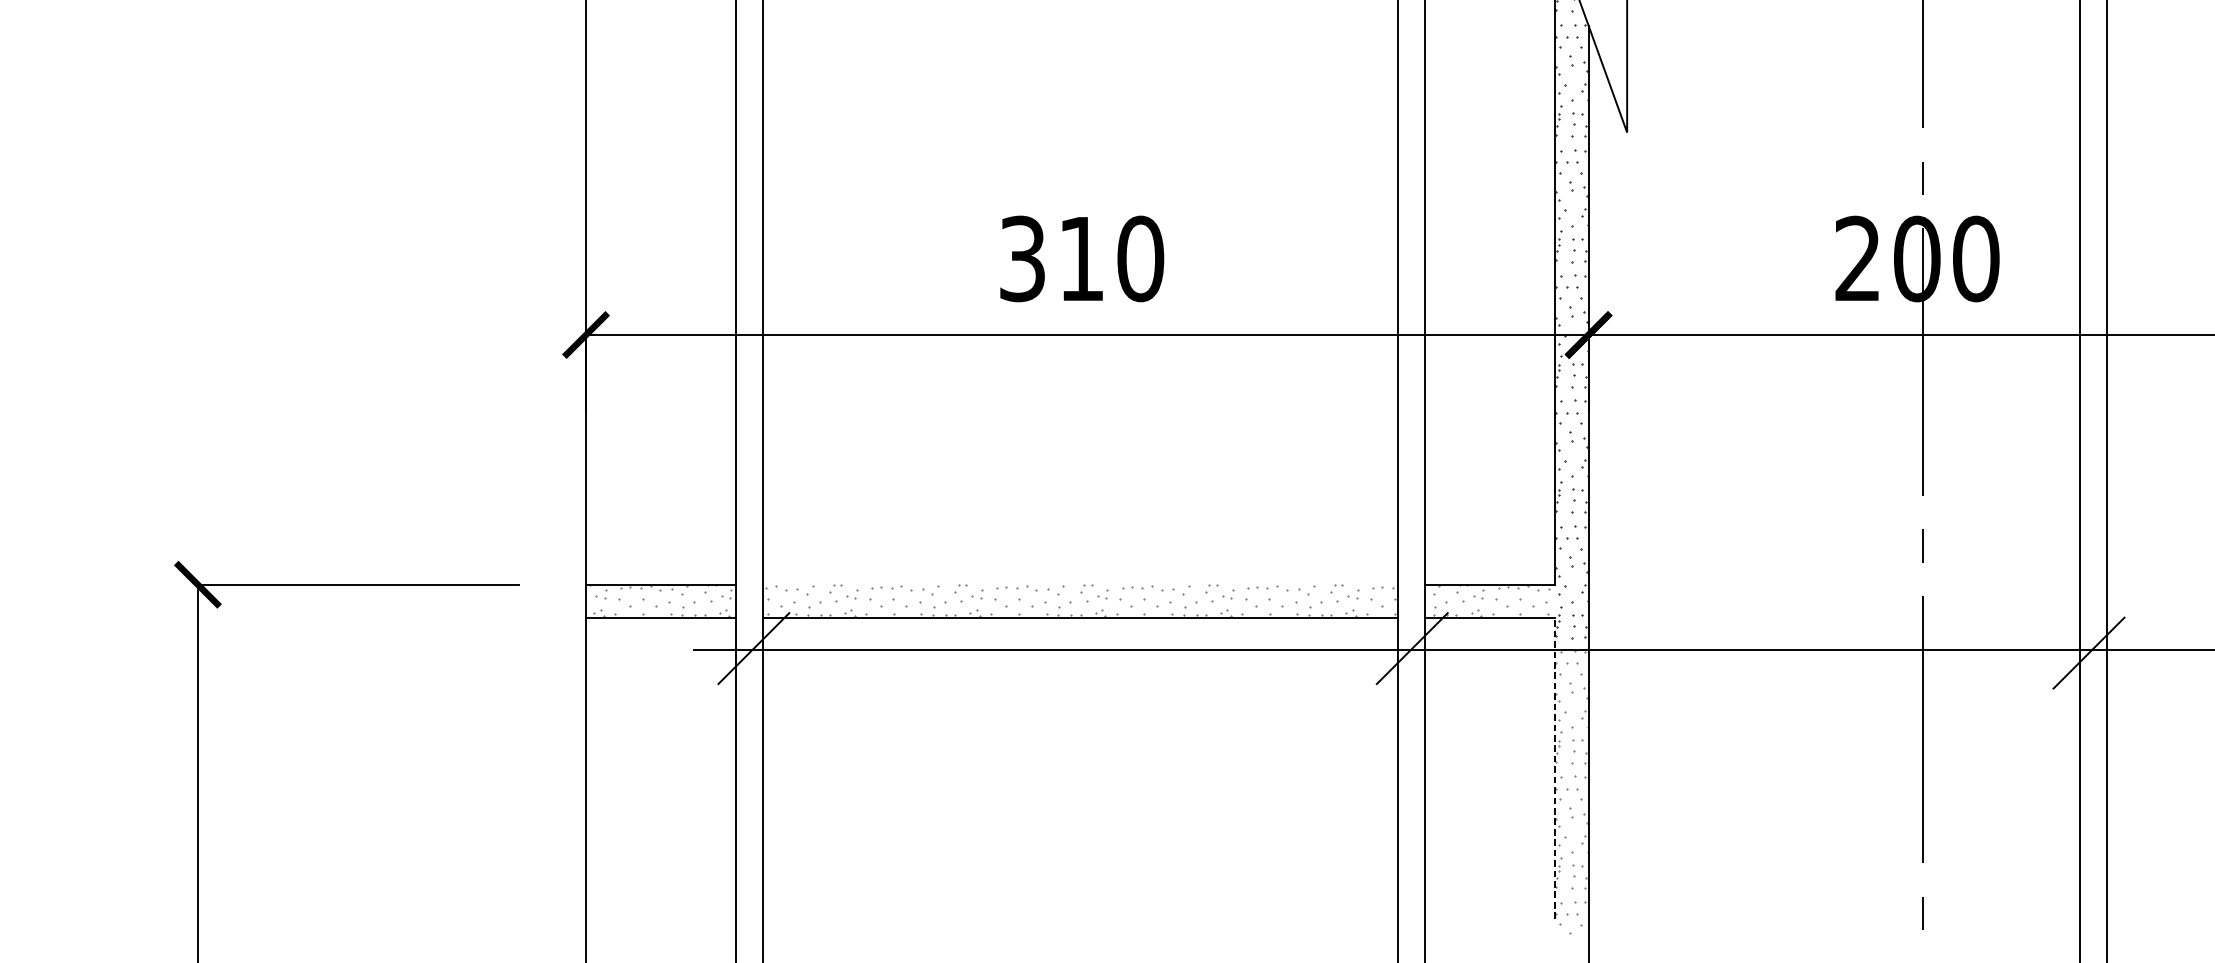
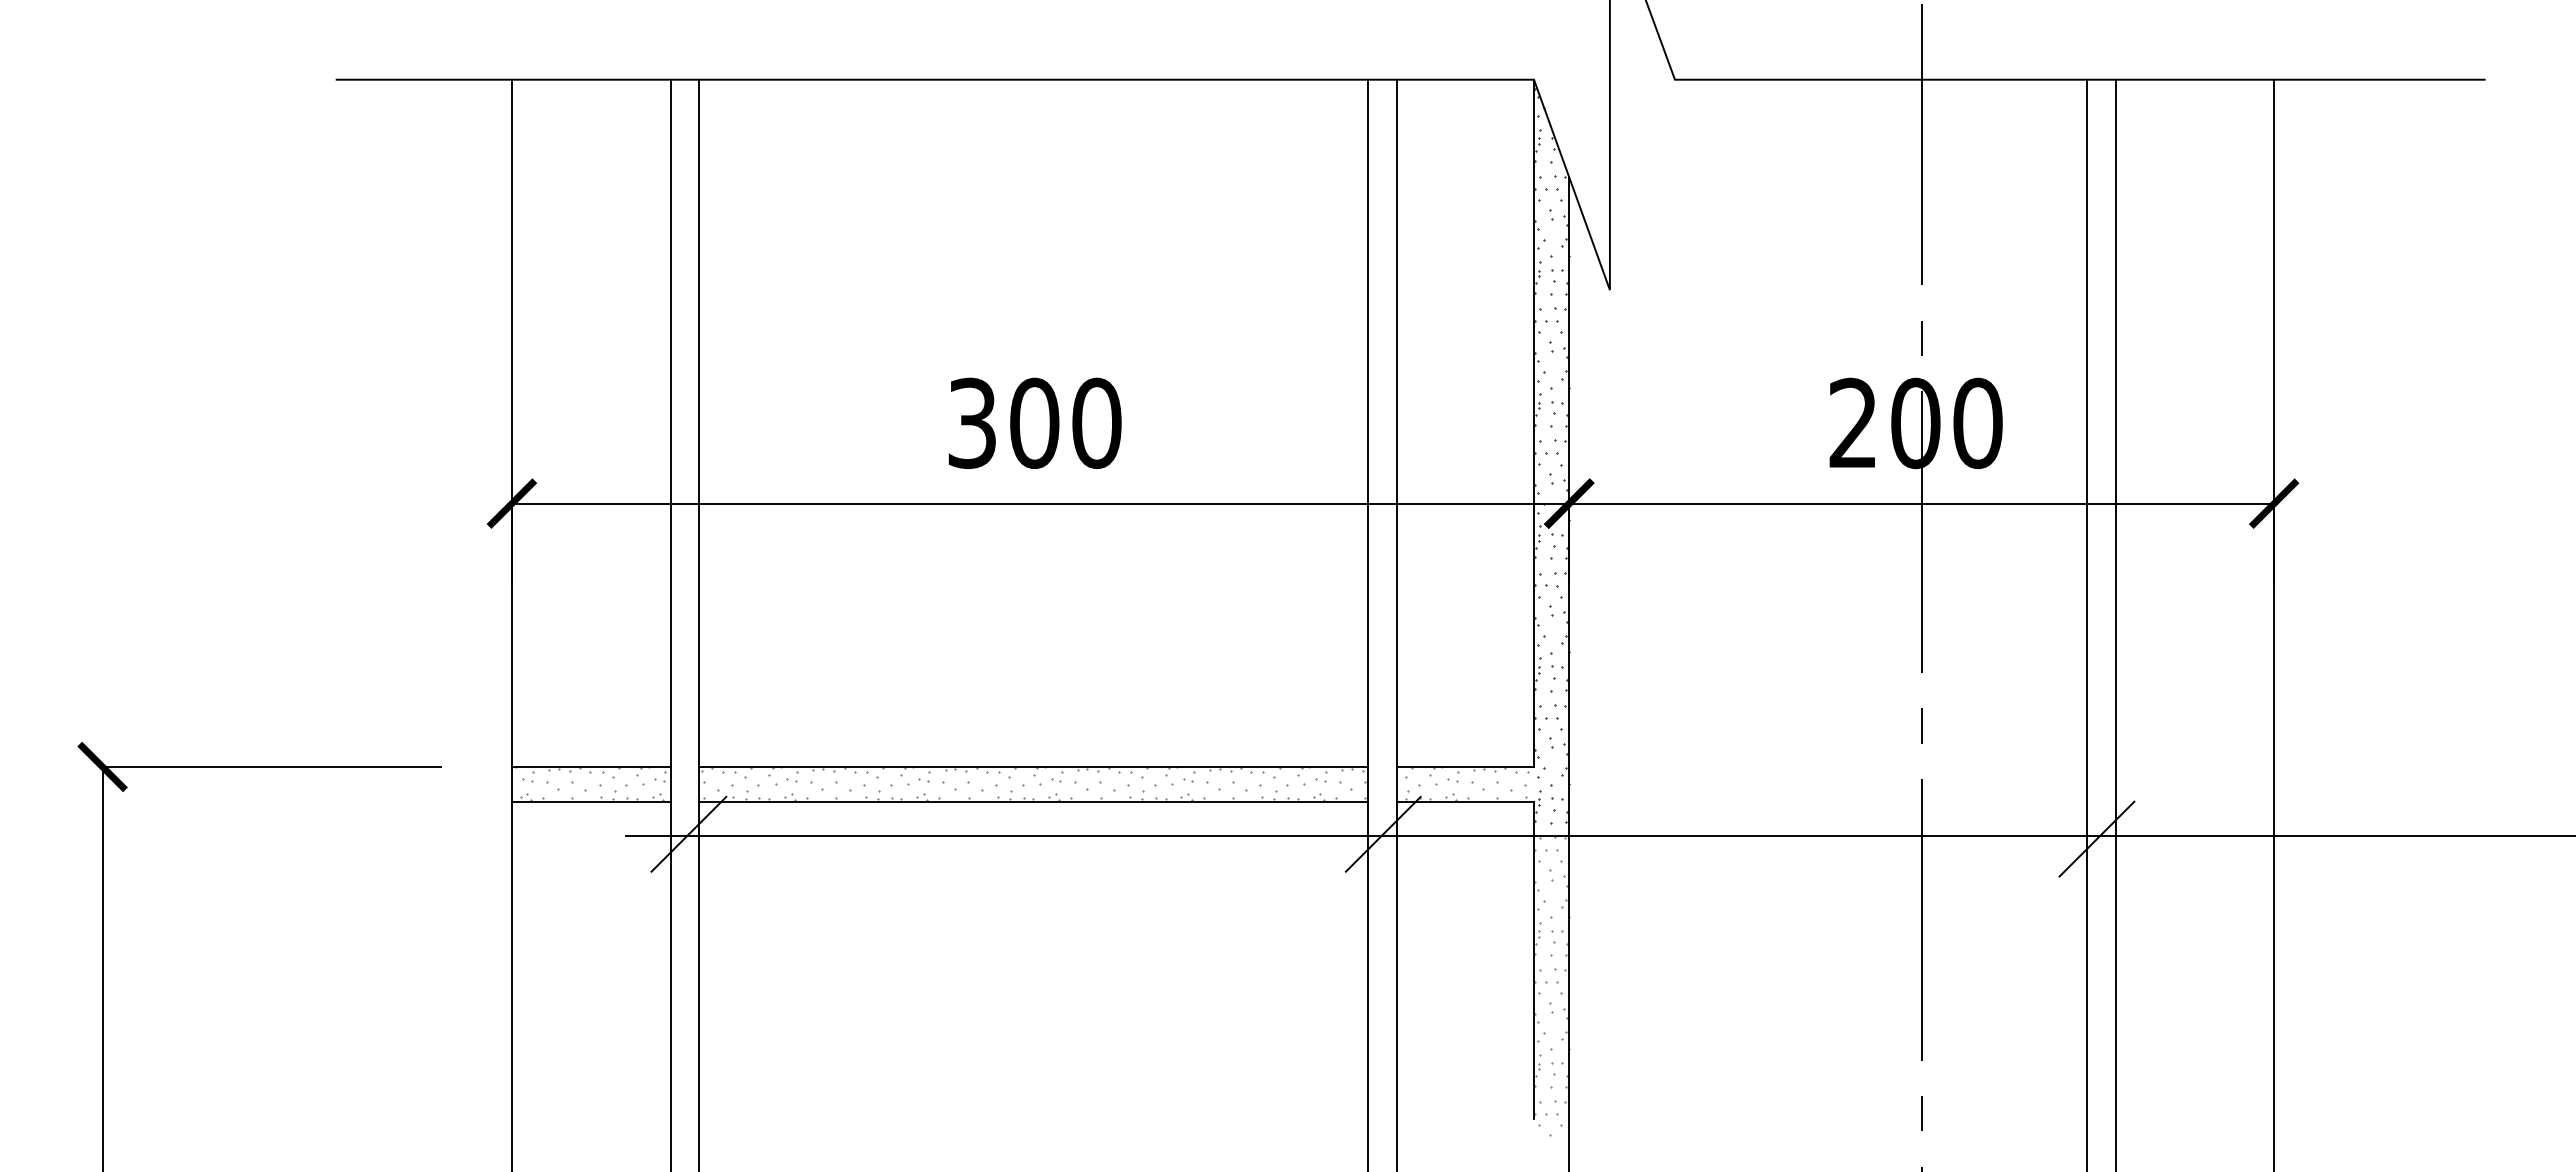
text: (1081, 259) -> (1034, 423), 310 -> 300
line: (1080, 584) -> (1033, 766), added
line: (1555, 768) -> (1534, 960), dashed -> solid

